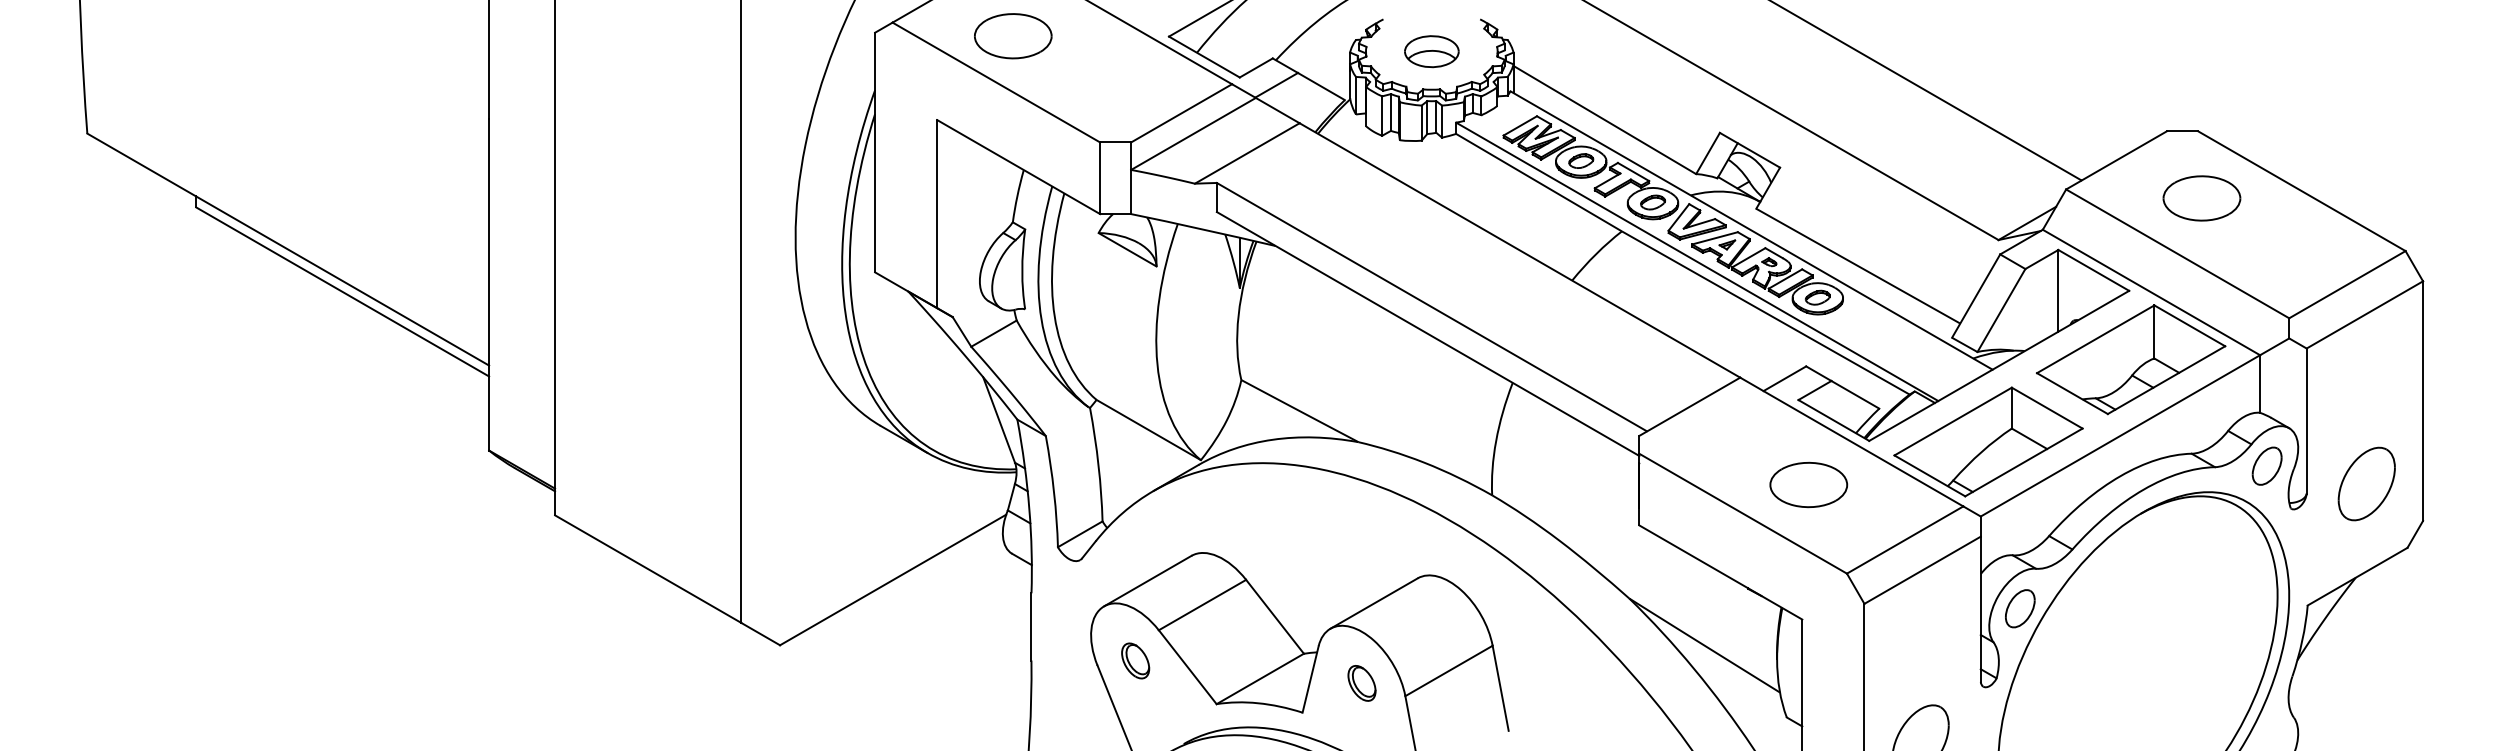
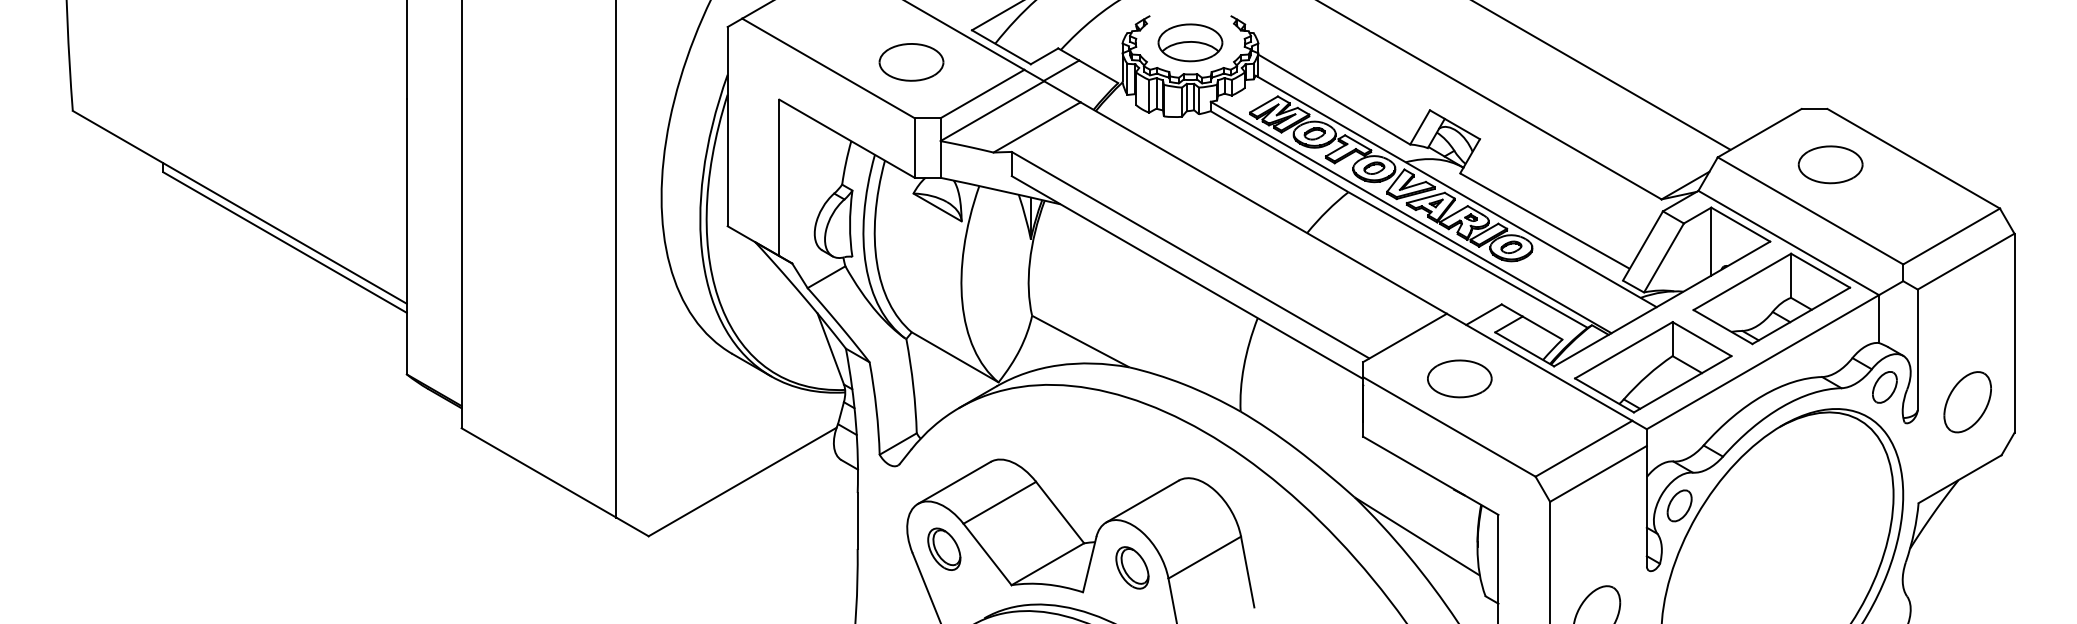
part: (1013, 36) -> (911, 62), moved
part: (1431, 51) -> (1190, 42), size x1.43
part: (1808, 484) -> (1459, 378), moved
part: (1135, 660) -> (944, 548), size x1.43
part: (1361, 683) -> (1132, 568), size x1.43

